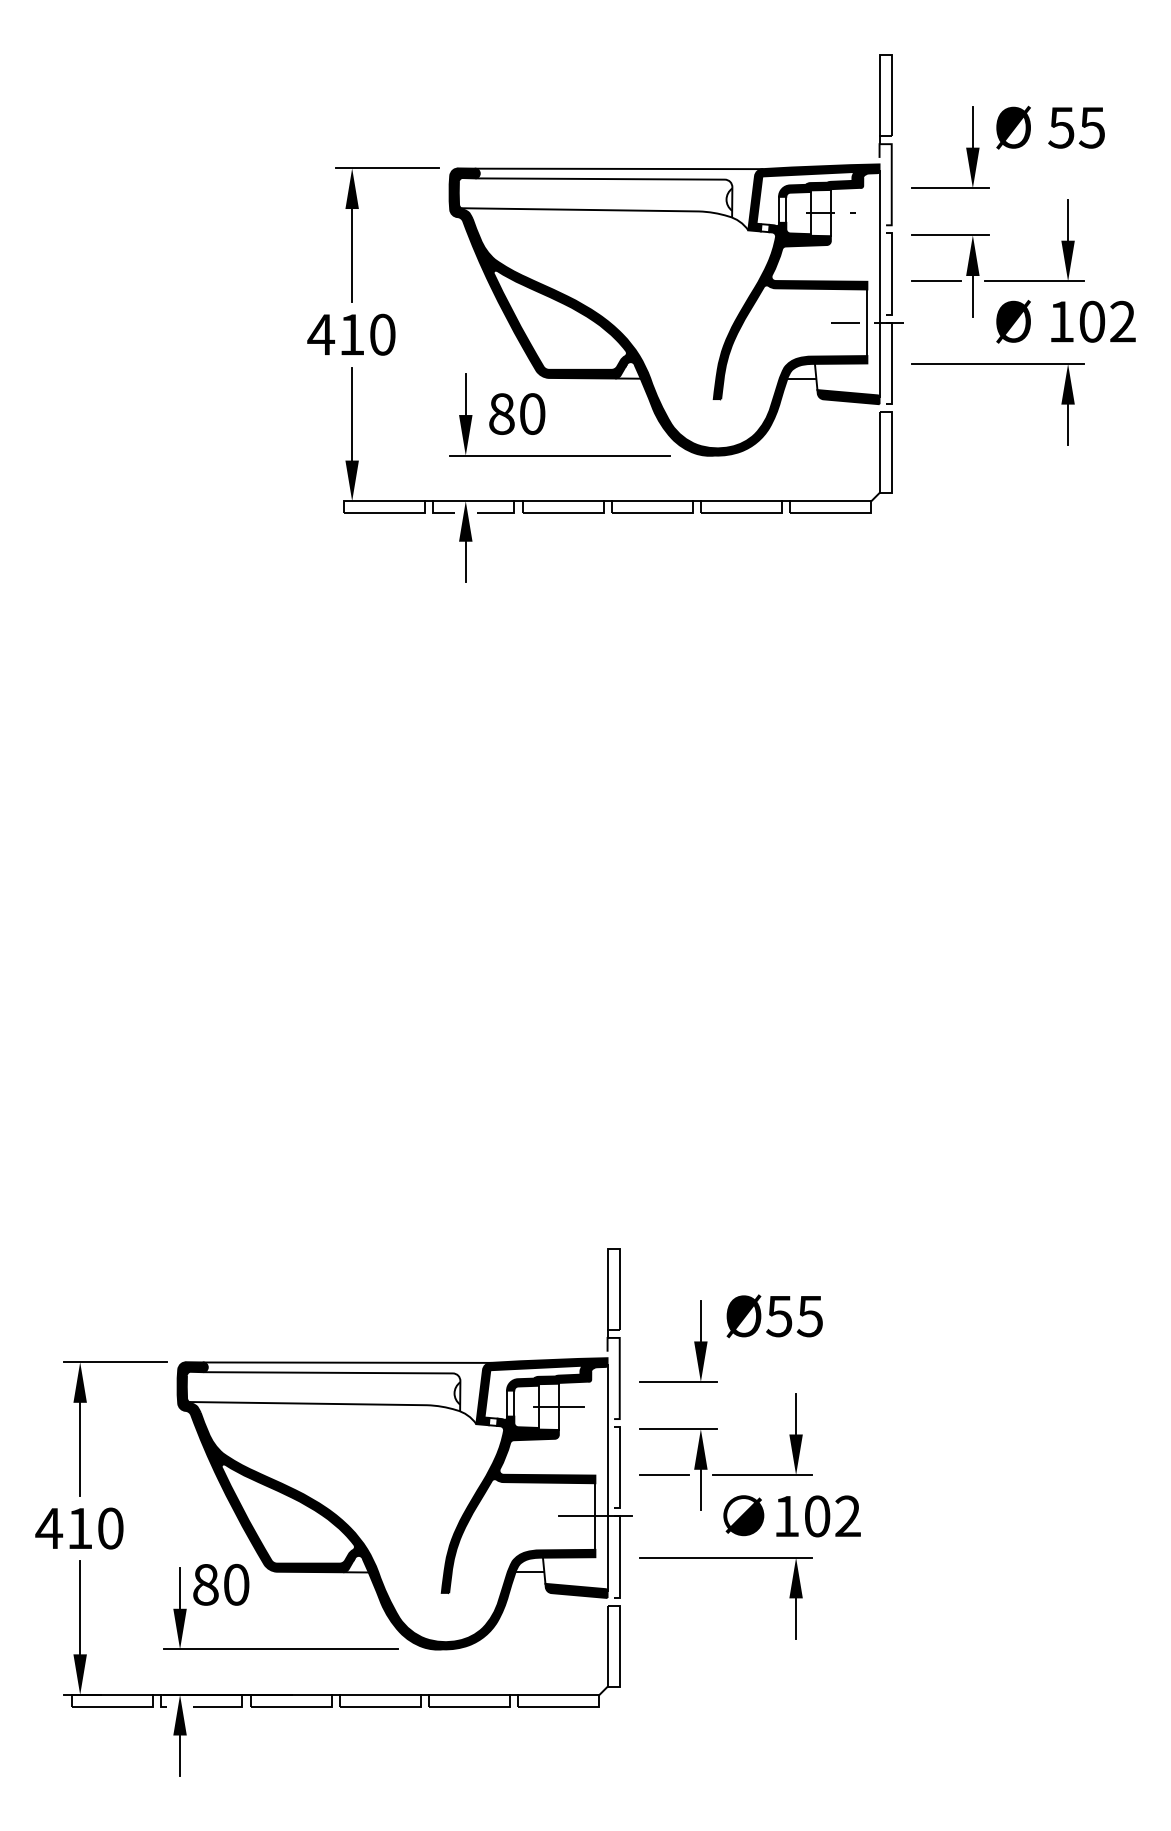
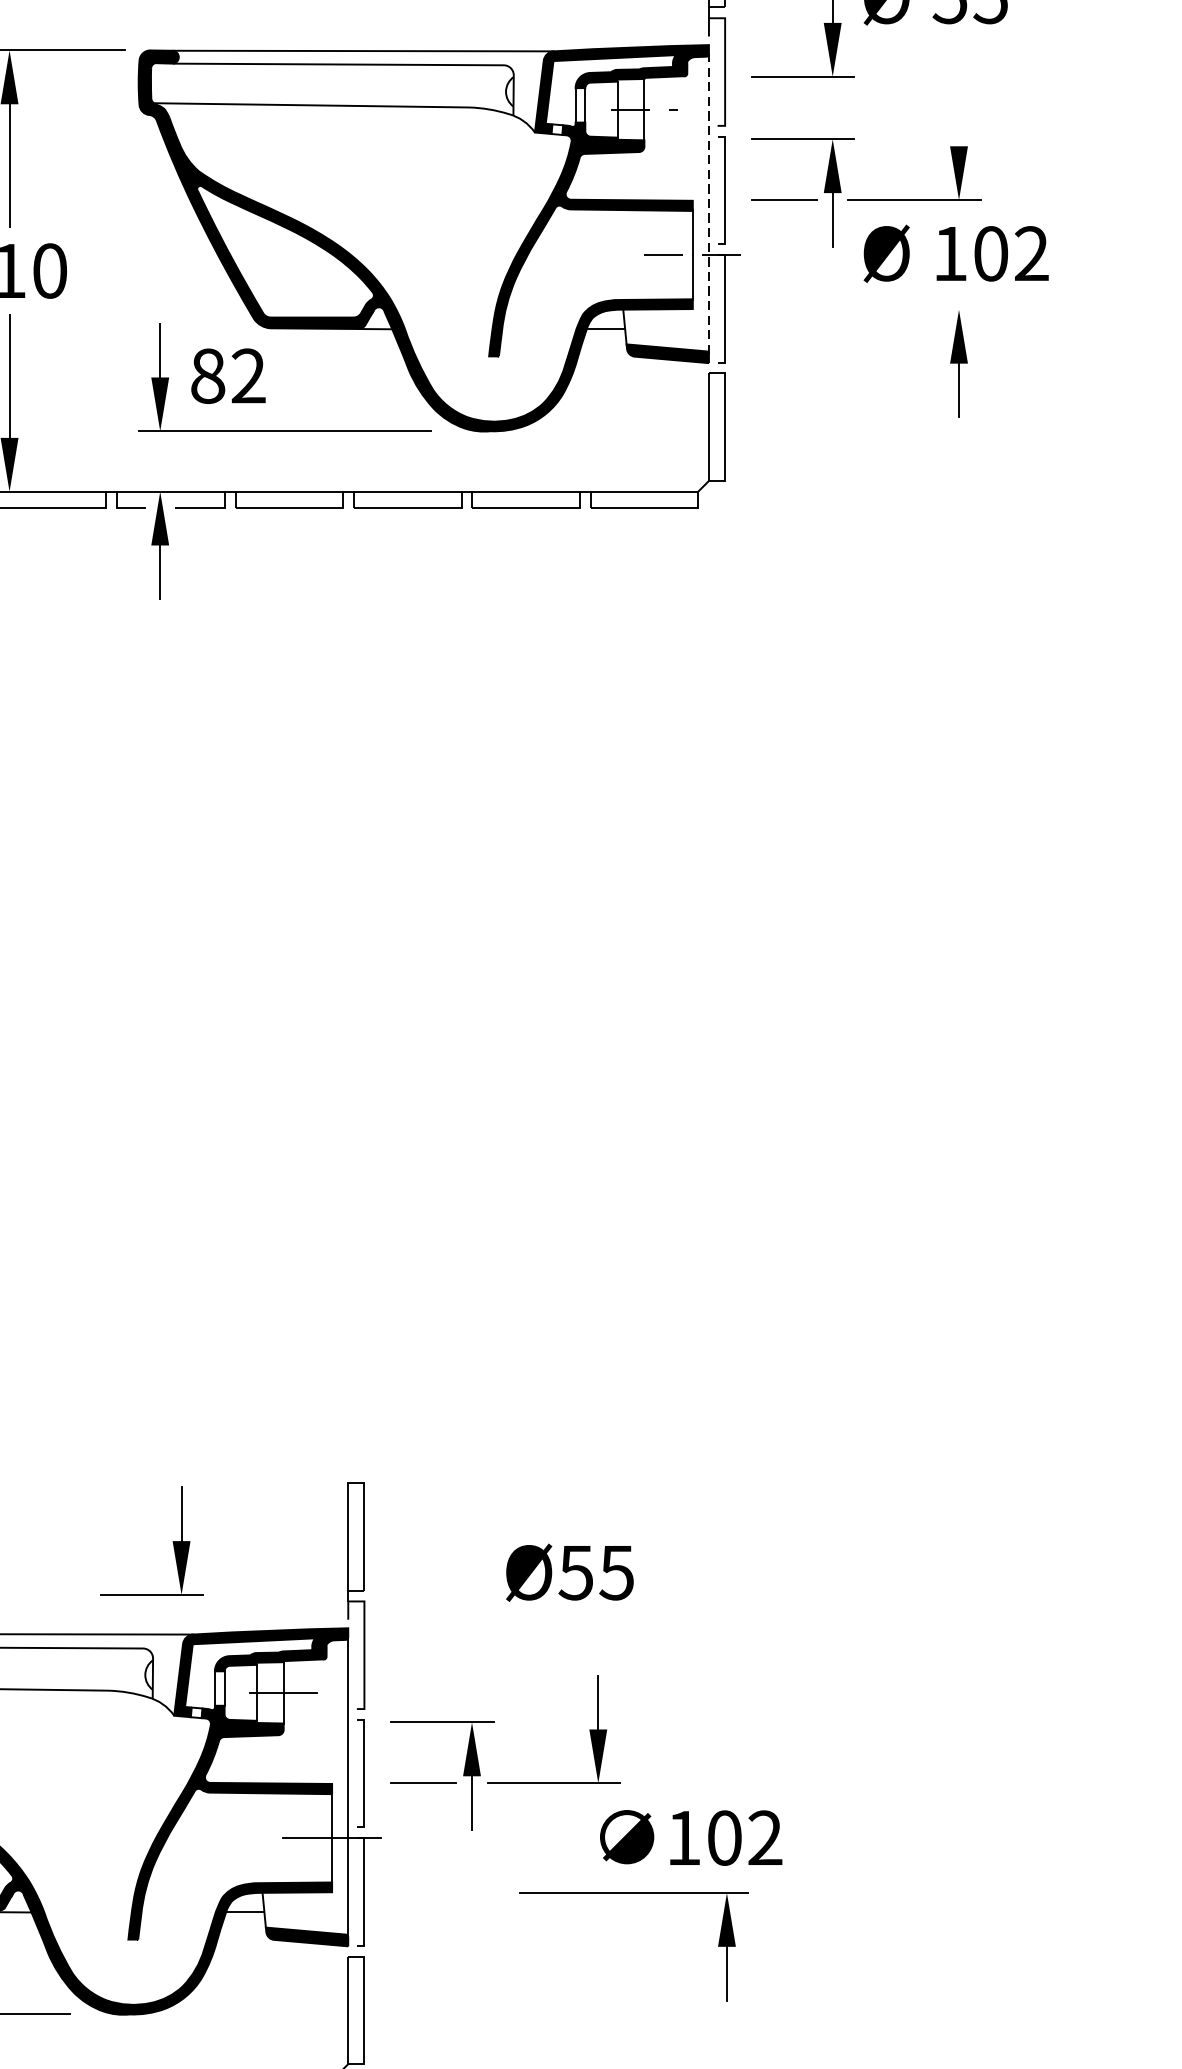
line: (1068, 220) -> (959, 119), removed
line: (879, 283) -> (708, 203), solid -> dashed
line: (998, 364) -> (866, 310), removed
text: (532, 413) -> (248, 375), 80 -> 82
part: (694, 1341) -> (173, 1541), moved
text: (791, 1516) -> (690, 1838), moved
part: (725, 1558) -> (633, 1893), moved

